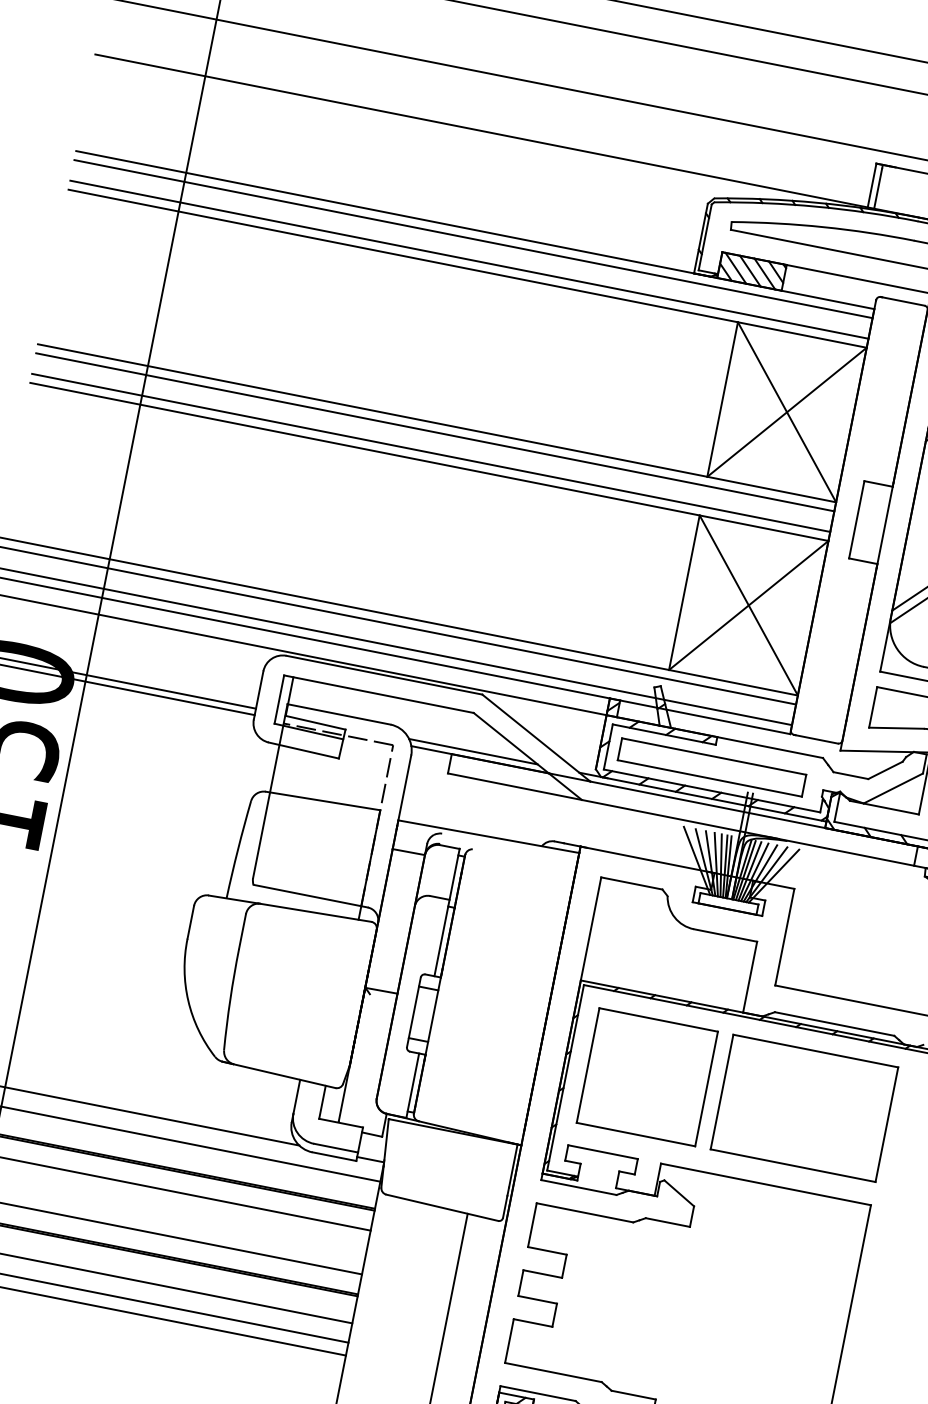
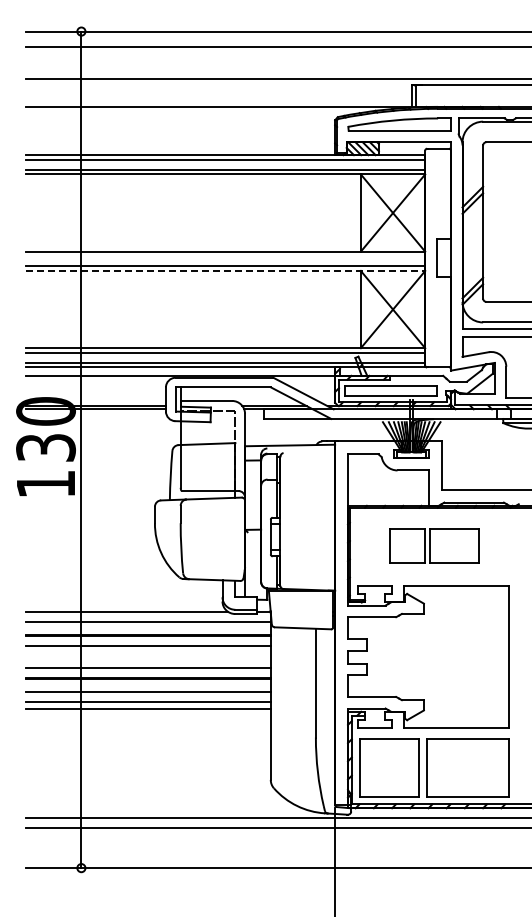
line: (434, 432) -> (225, 256), removed
line: (430, 461) -> (226, 270), solid -> dashed
part: (738, 1094) -> (434, 545), size x0.6

